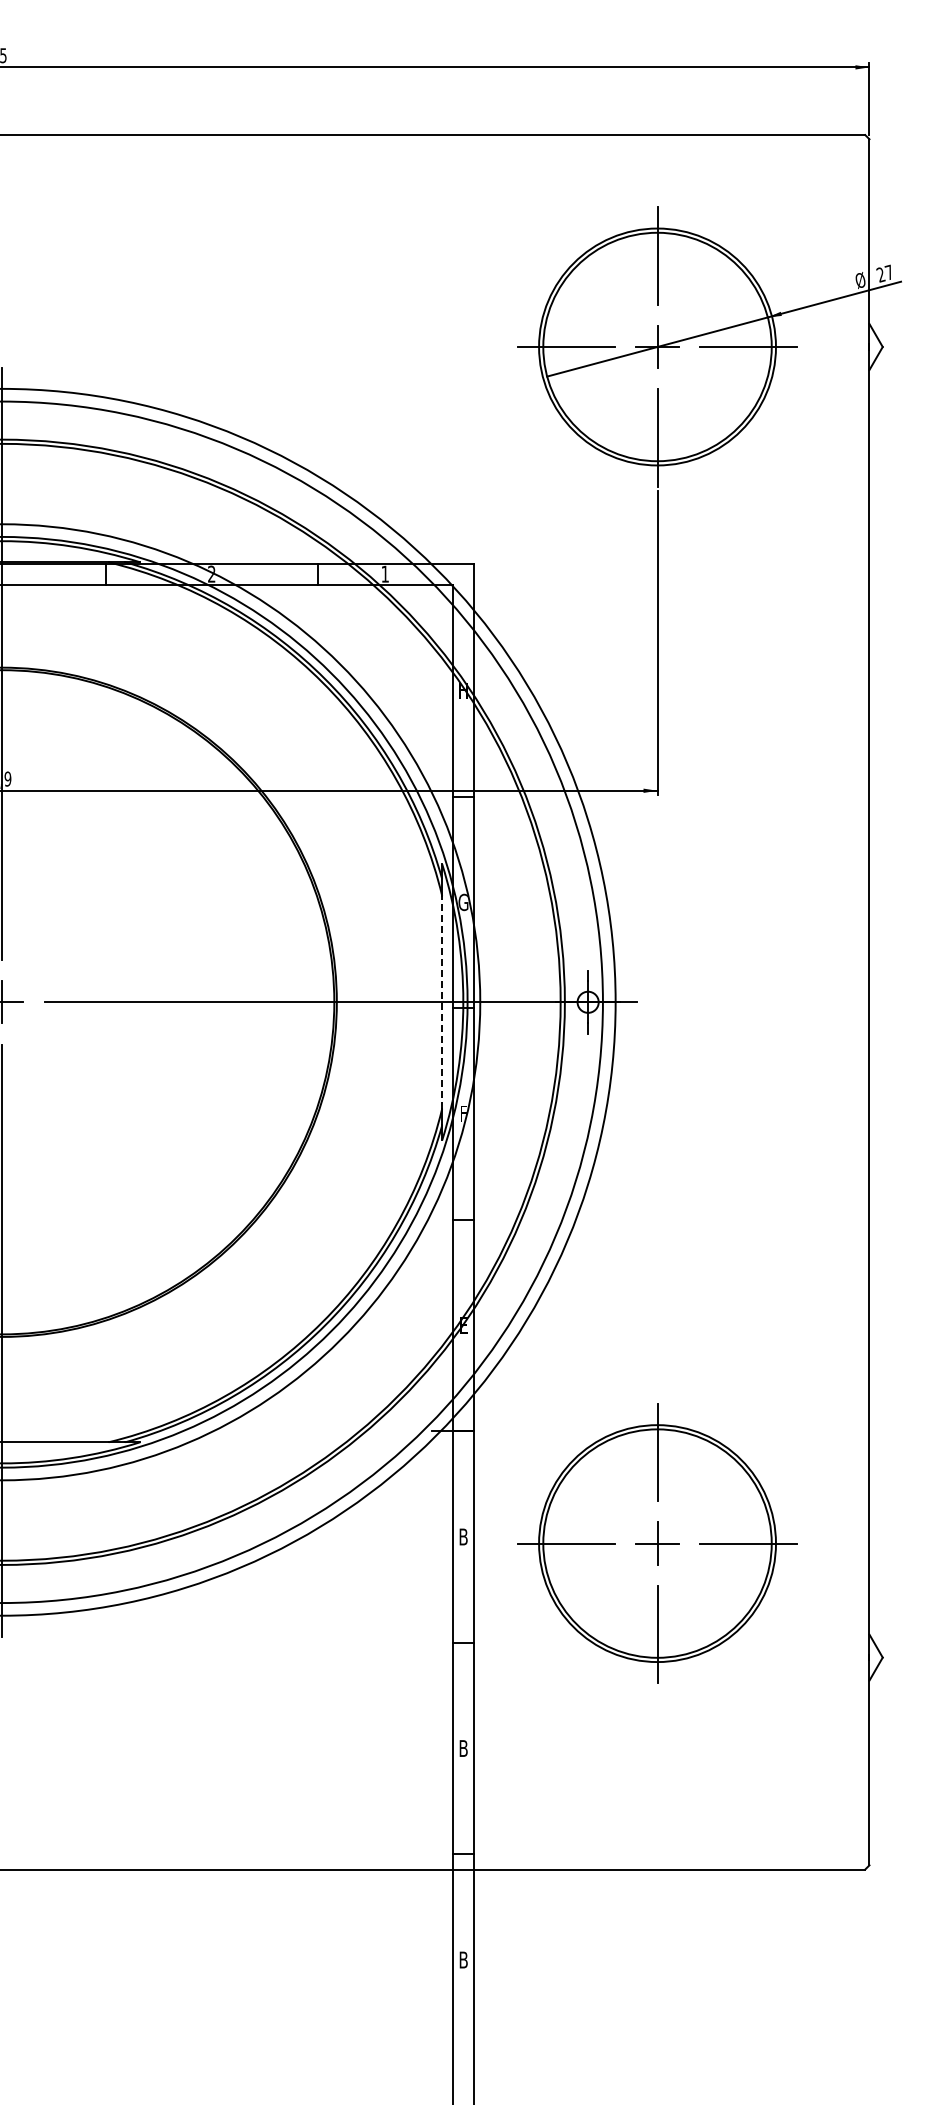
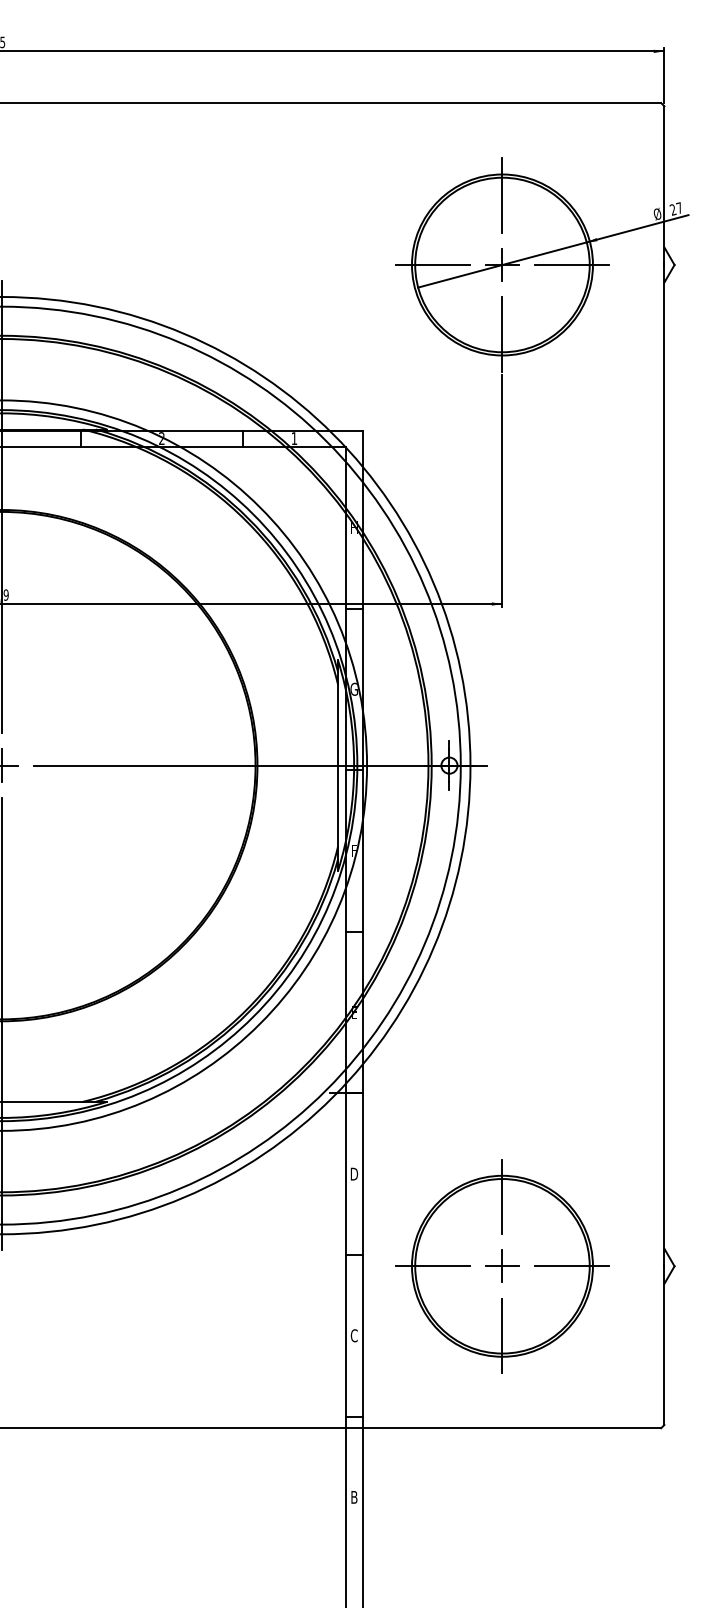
line: (442, 1001) -> (338, 765), dashed -> solid
text: (463, 1536) -> (354, 1173), B -> D
part: (657, 1543) -> (502, 1266), moved
text: (463, 1748) -> (354, 1335), B -> C

